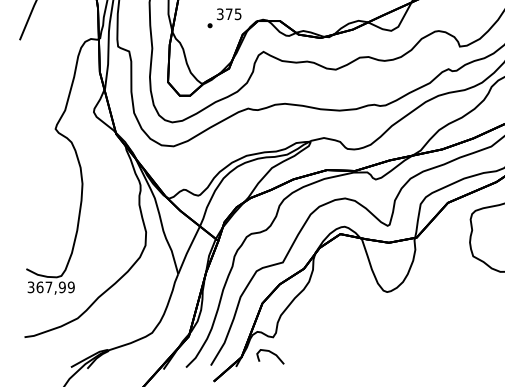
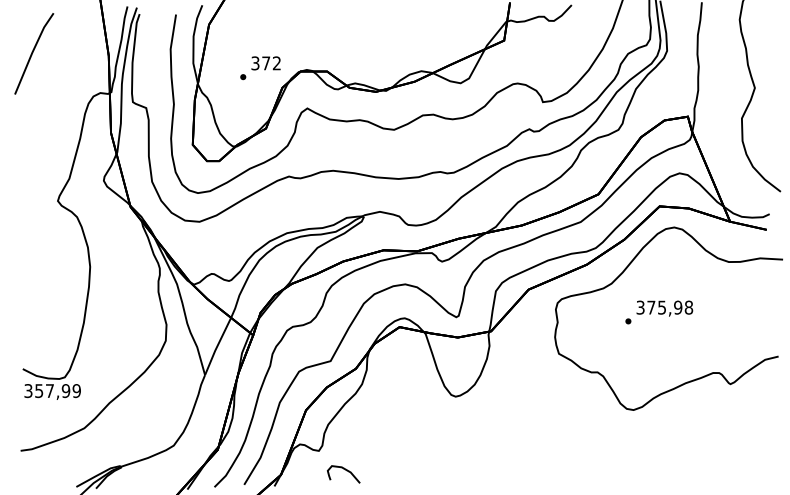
text: (237, 14) -> (276, 63), 375 -> 372
text: (40, 286) -> (39, 390), 367,99 -> 357,99
curve: (272, 354) -> (346, 471), moved

